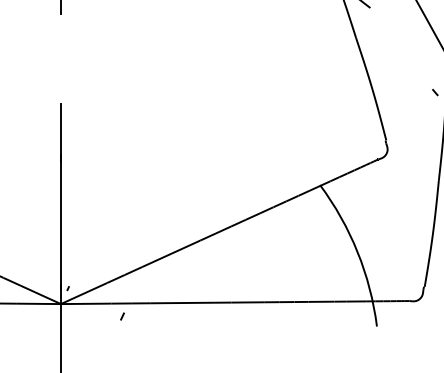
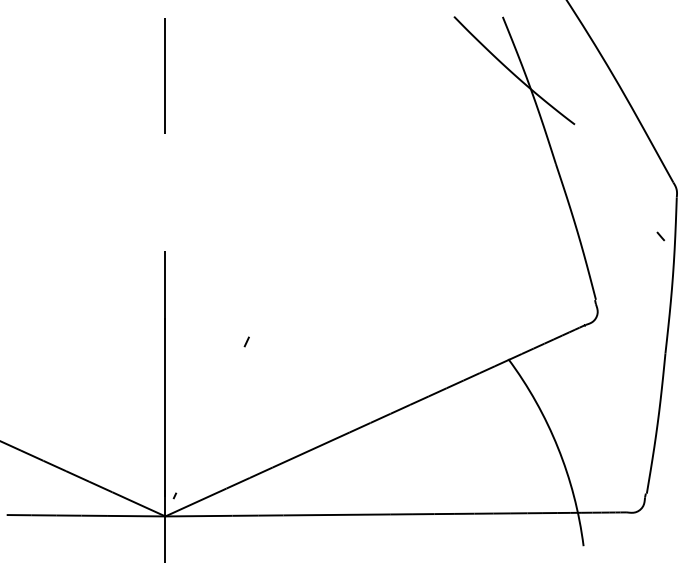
curve: (122, 316) -> (246, 341), moved

